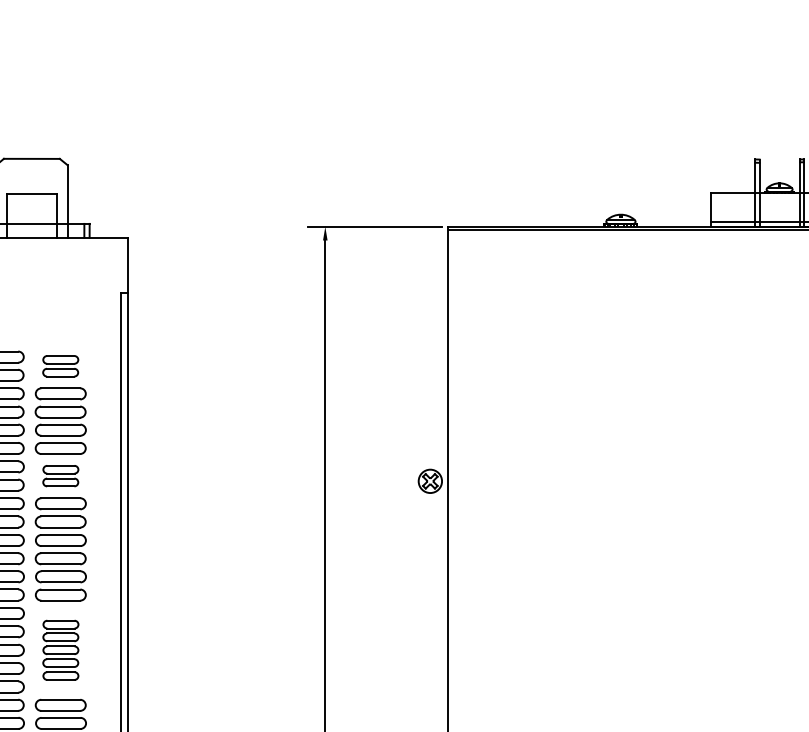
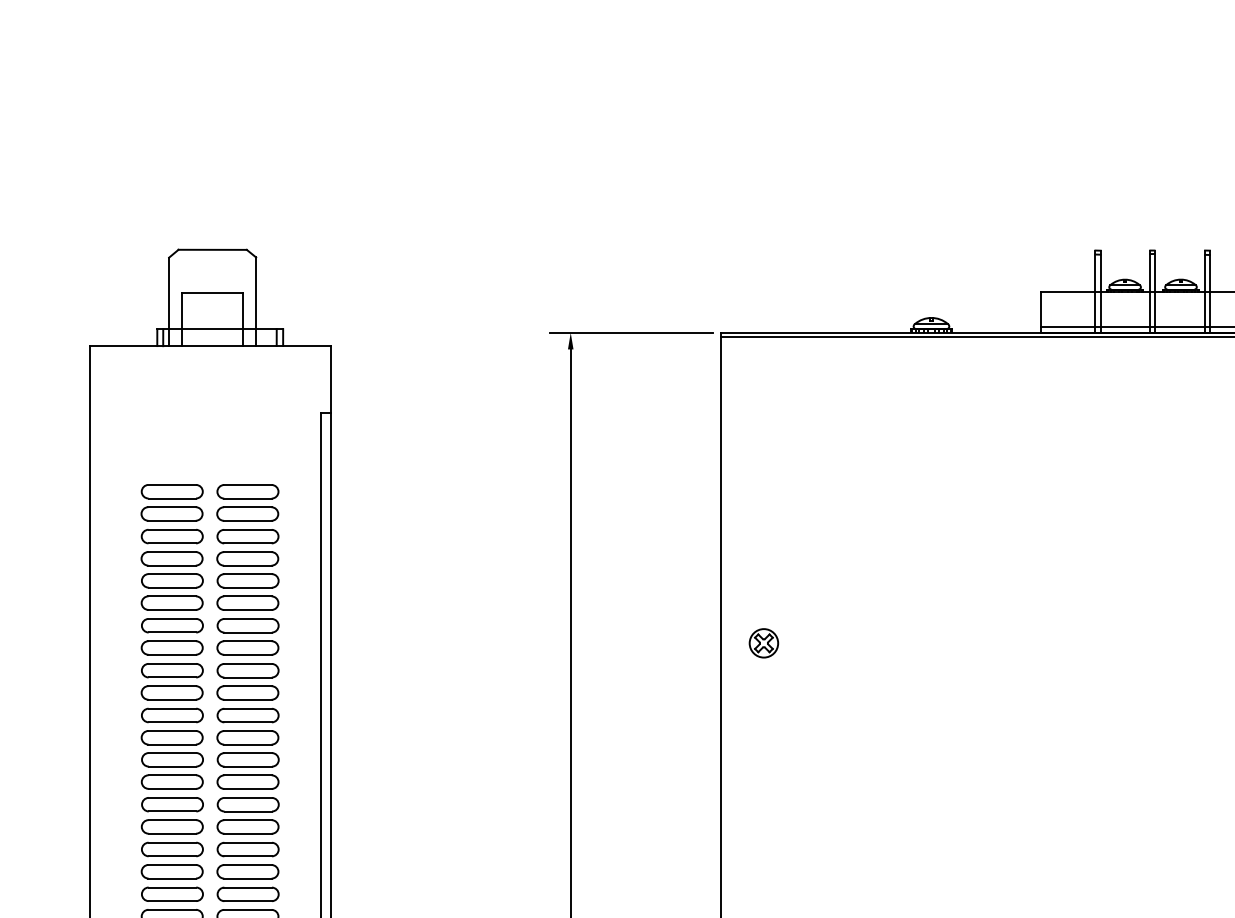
part: (60, 365) -> (247, 502), size x1.43
part: (60, 475) -> (247, 636), size x1.43
part: (430, 481) -> (763, 643), moved
part: (60, 650) -> (247, 849), size x1.43

